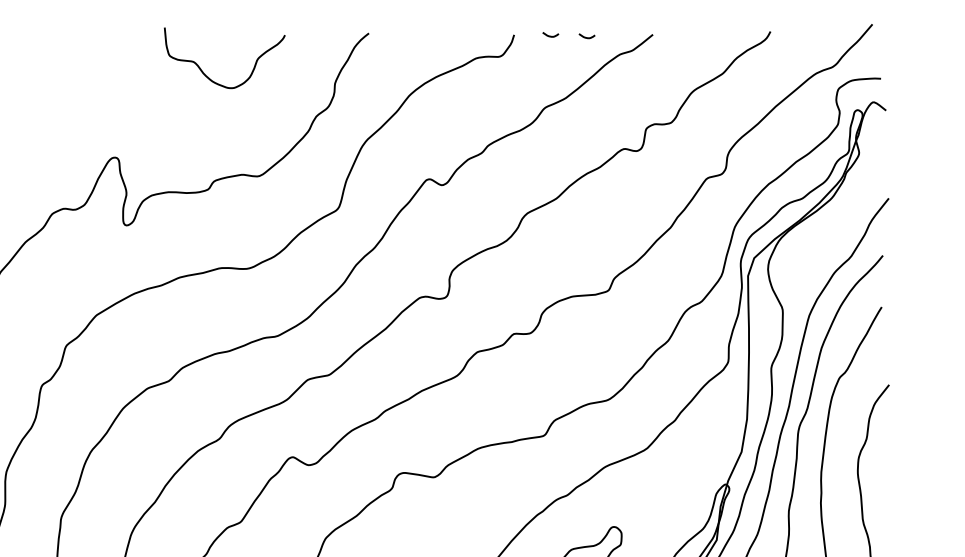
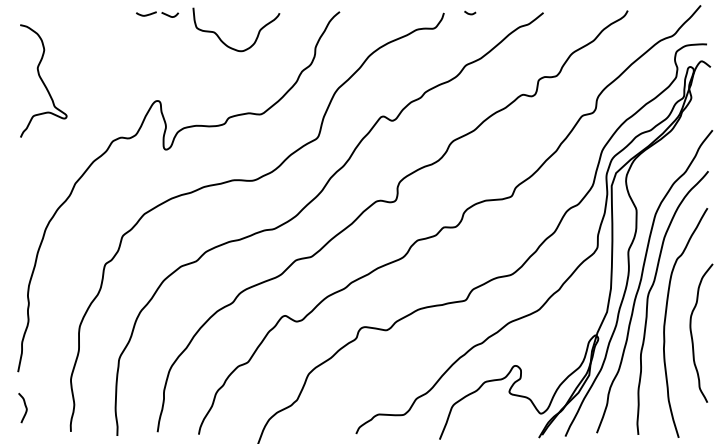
part: (114, 36) -> (157, 14), added
curve: (587, 36) -> (496, 14), removed

